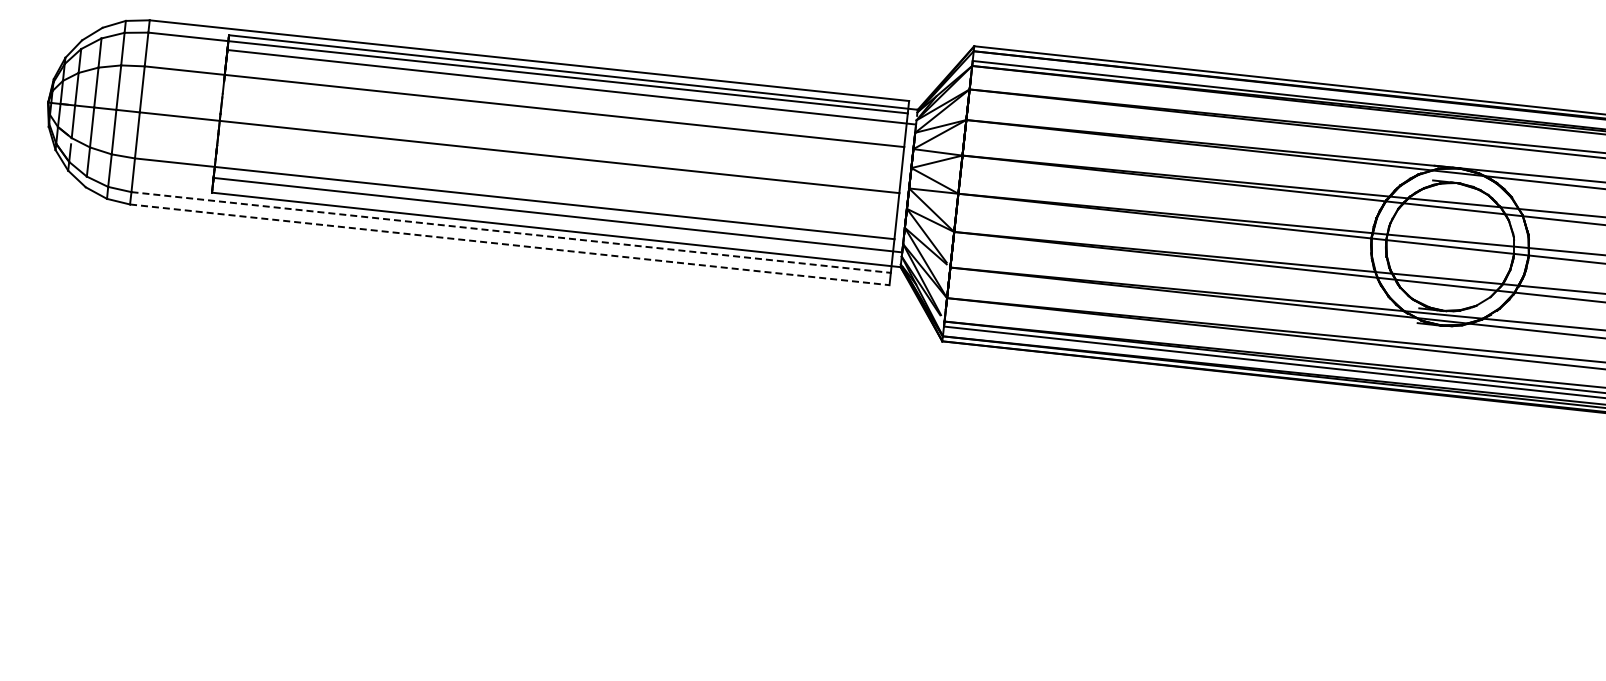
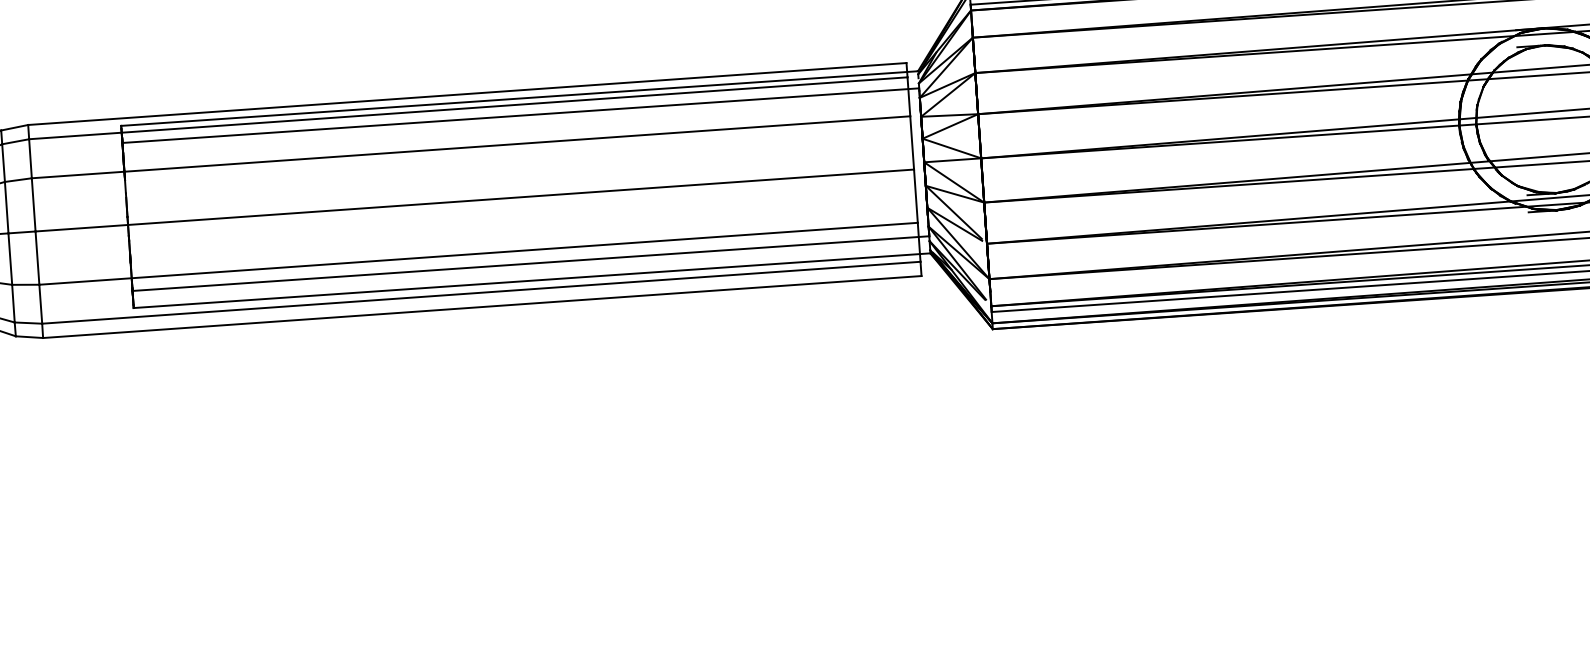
line: (511, 232) -> (481, 292), dashed -> solid
line: (509, 244) -> (481, 306), dashed -> solid

